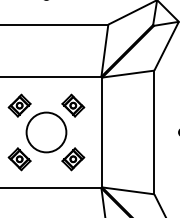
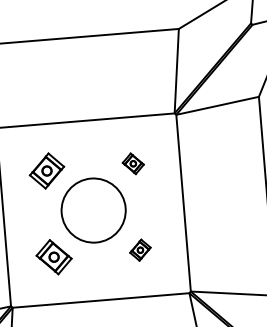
part: (73, 105) -> (133, 163), size x0.6
part: (73, 159) -> (140, 250), size x0.6

